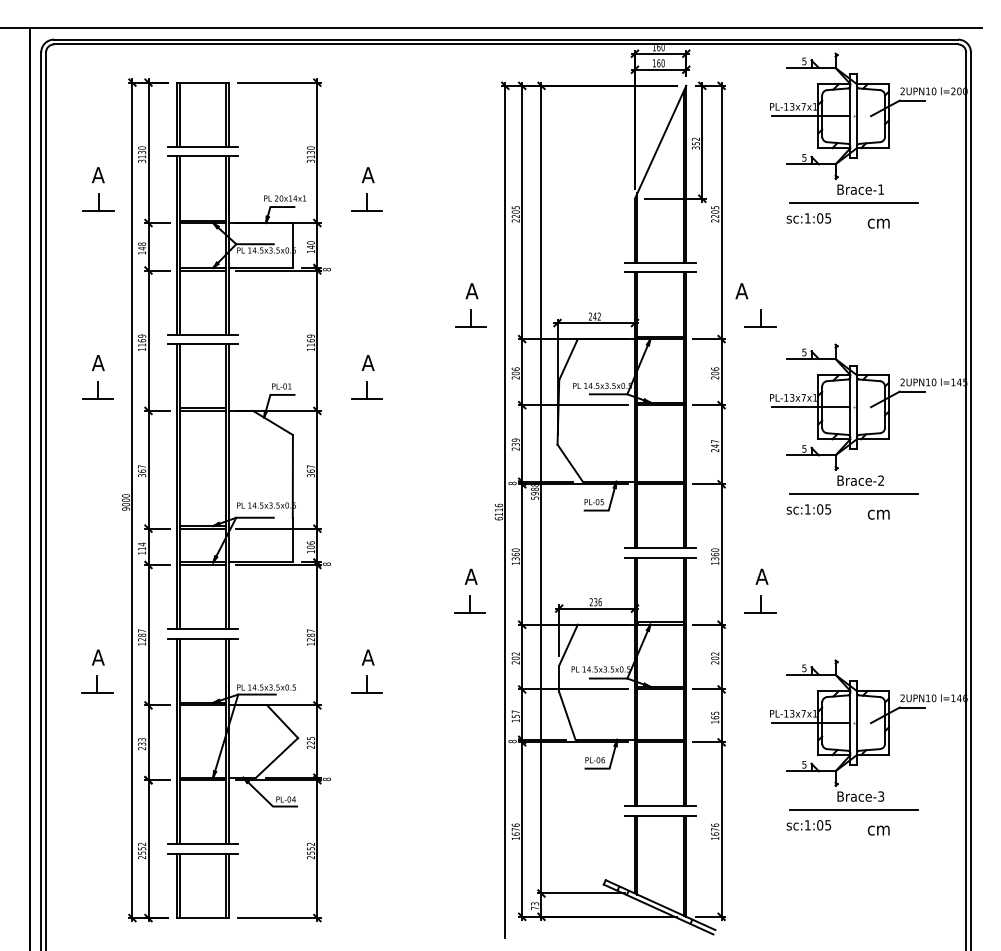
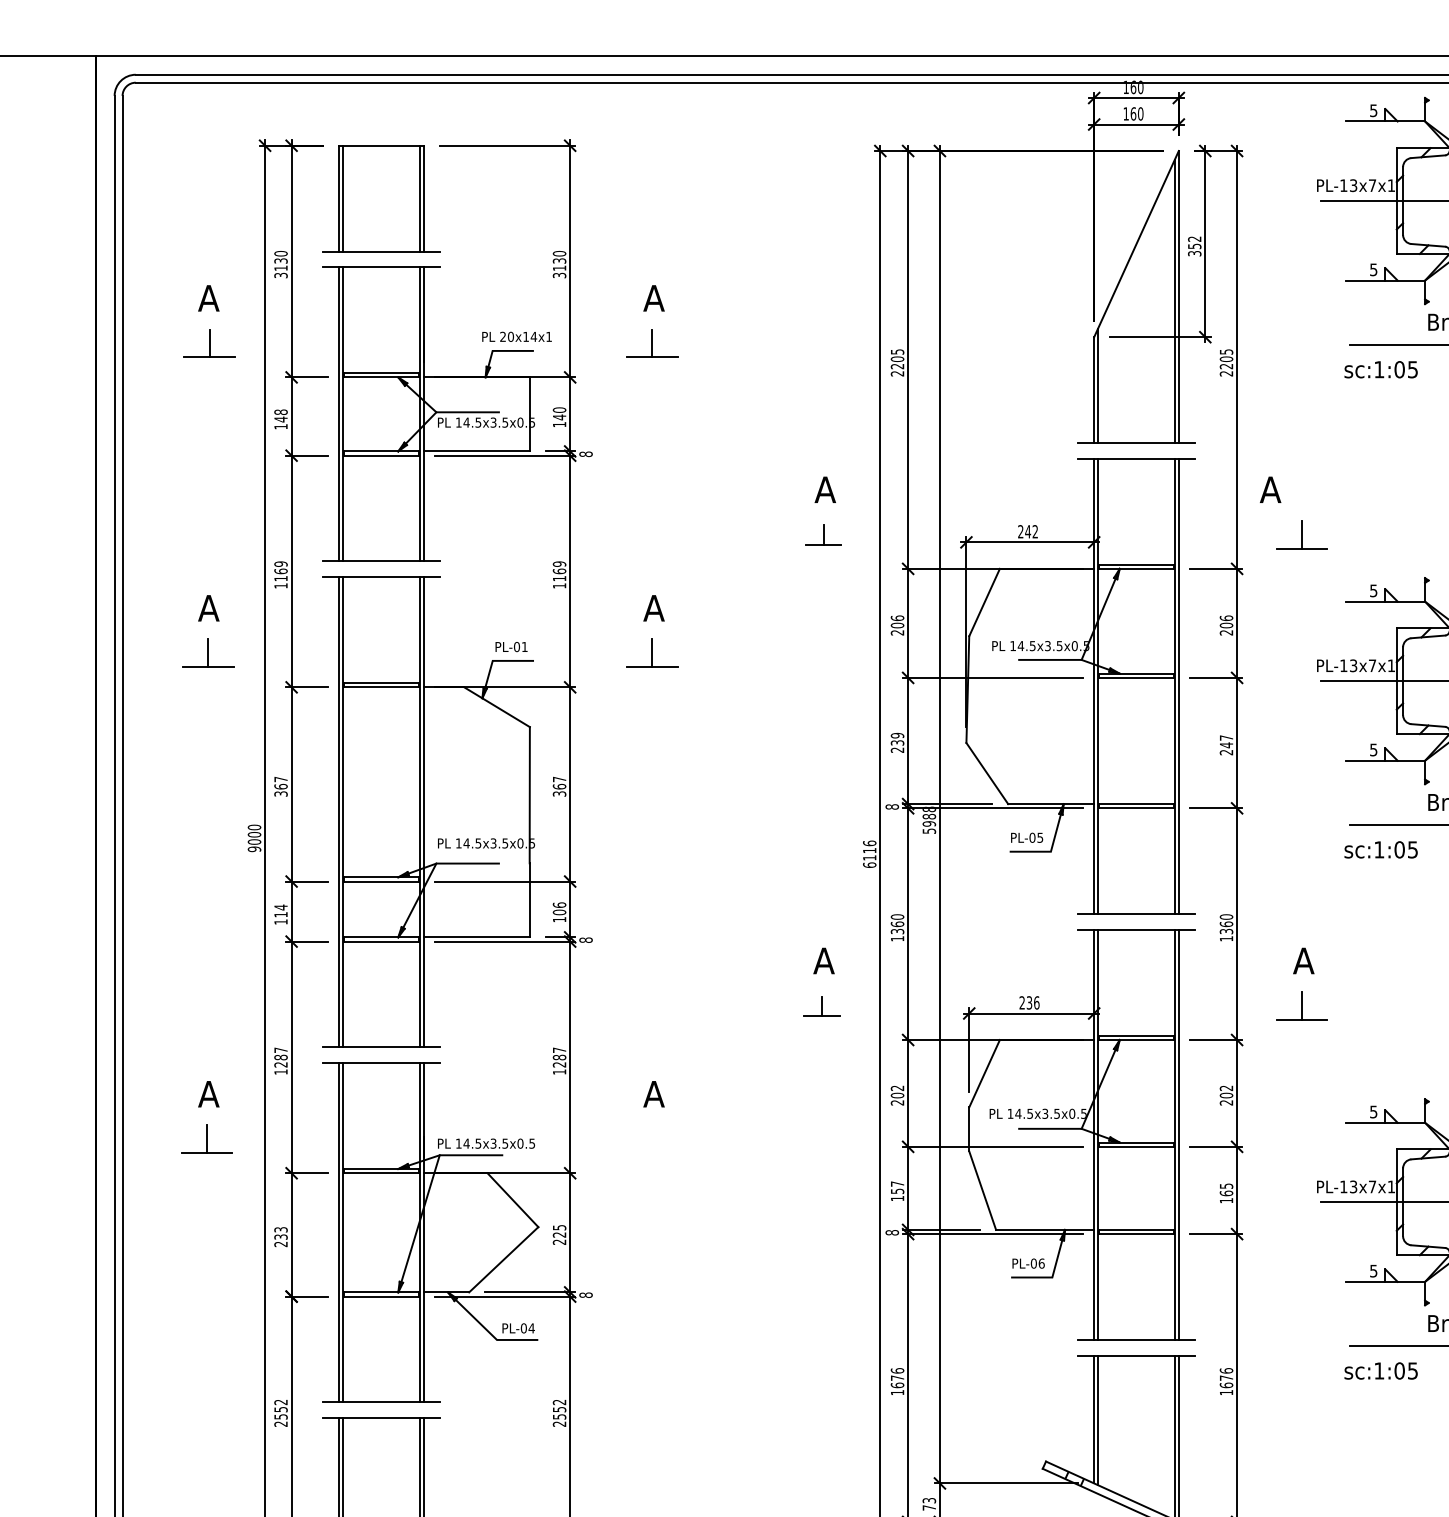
part: (470, 318) -> (822, 534), size x0.7
part: (469, 604) -> (821, 1006), size x0.7
part: (366, 684) -> (651, 1138), removed

